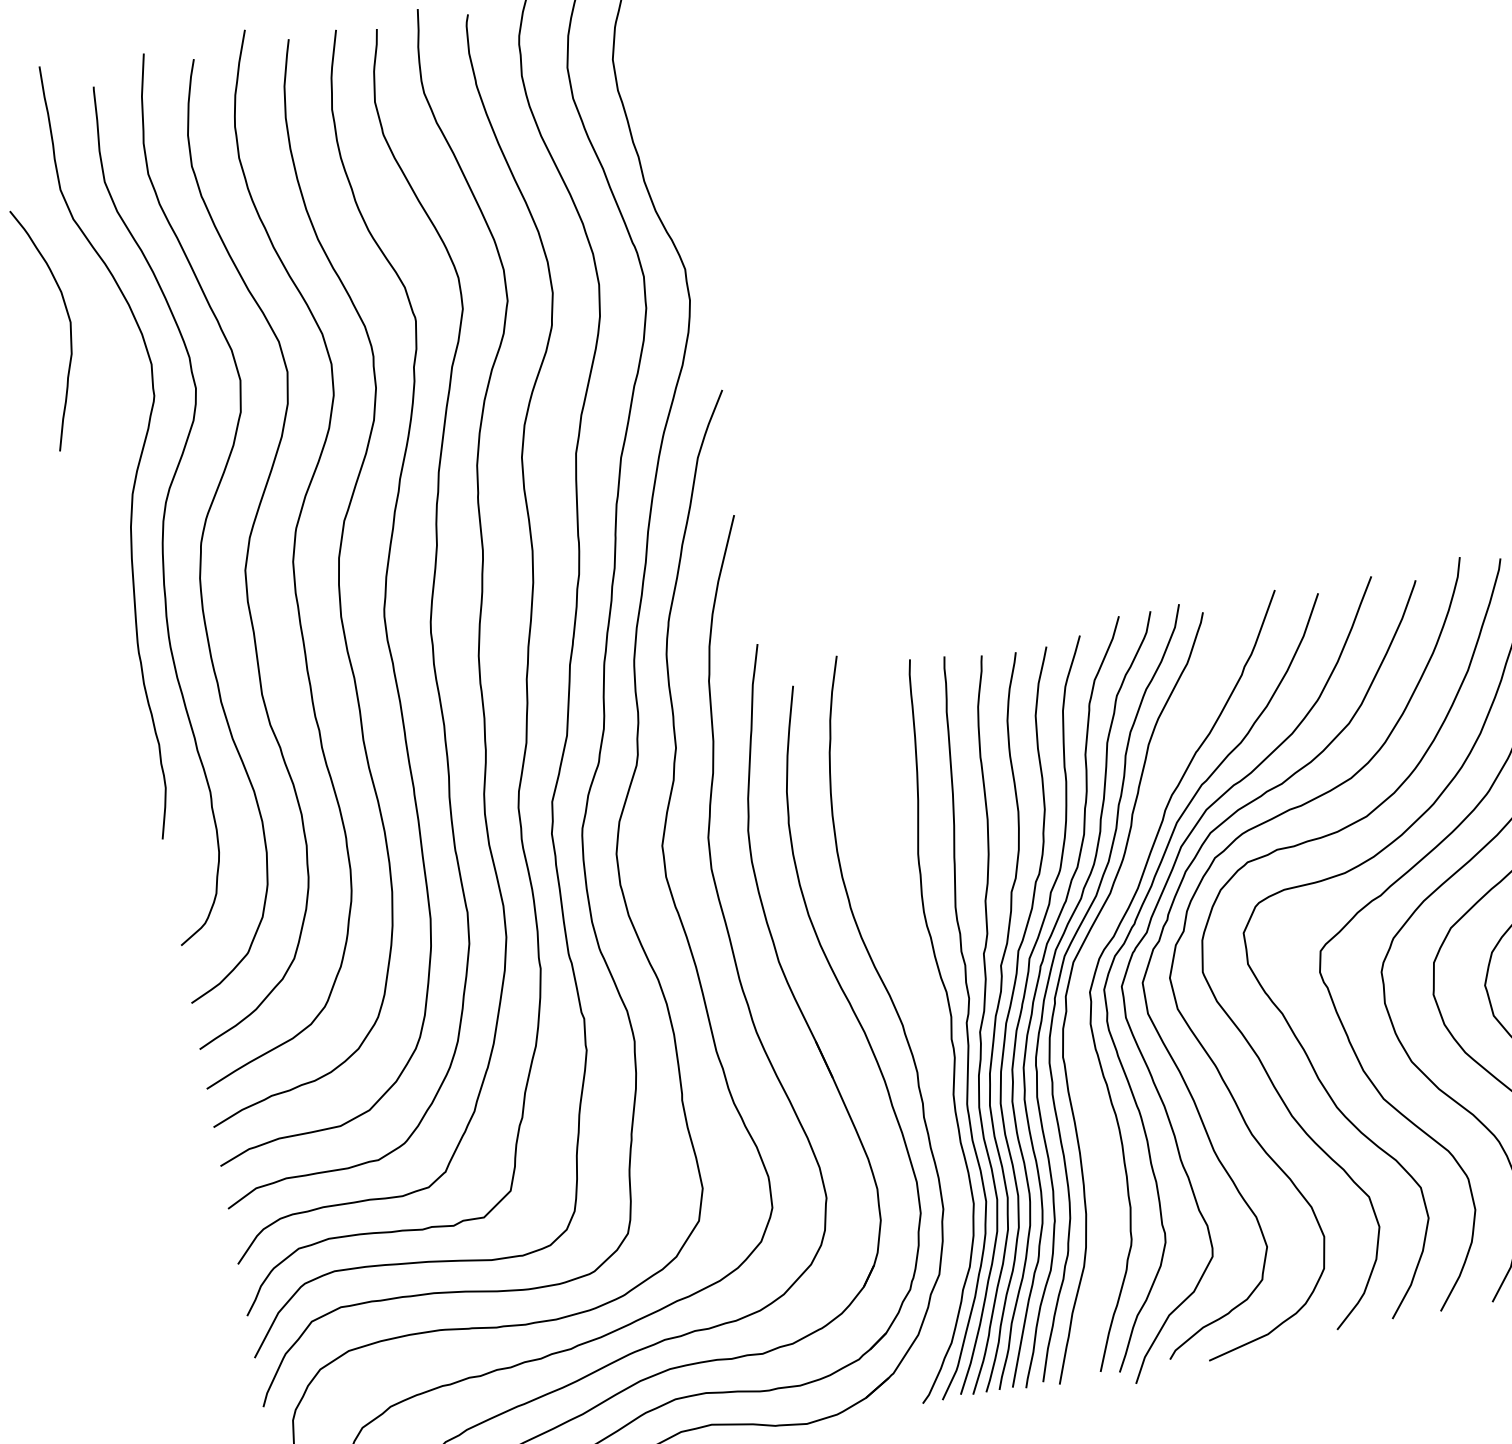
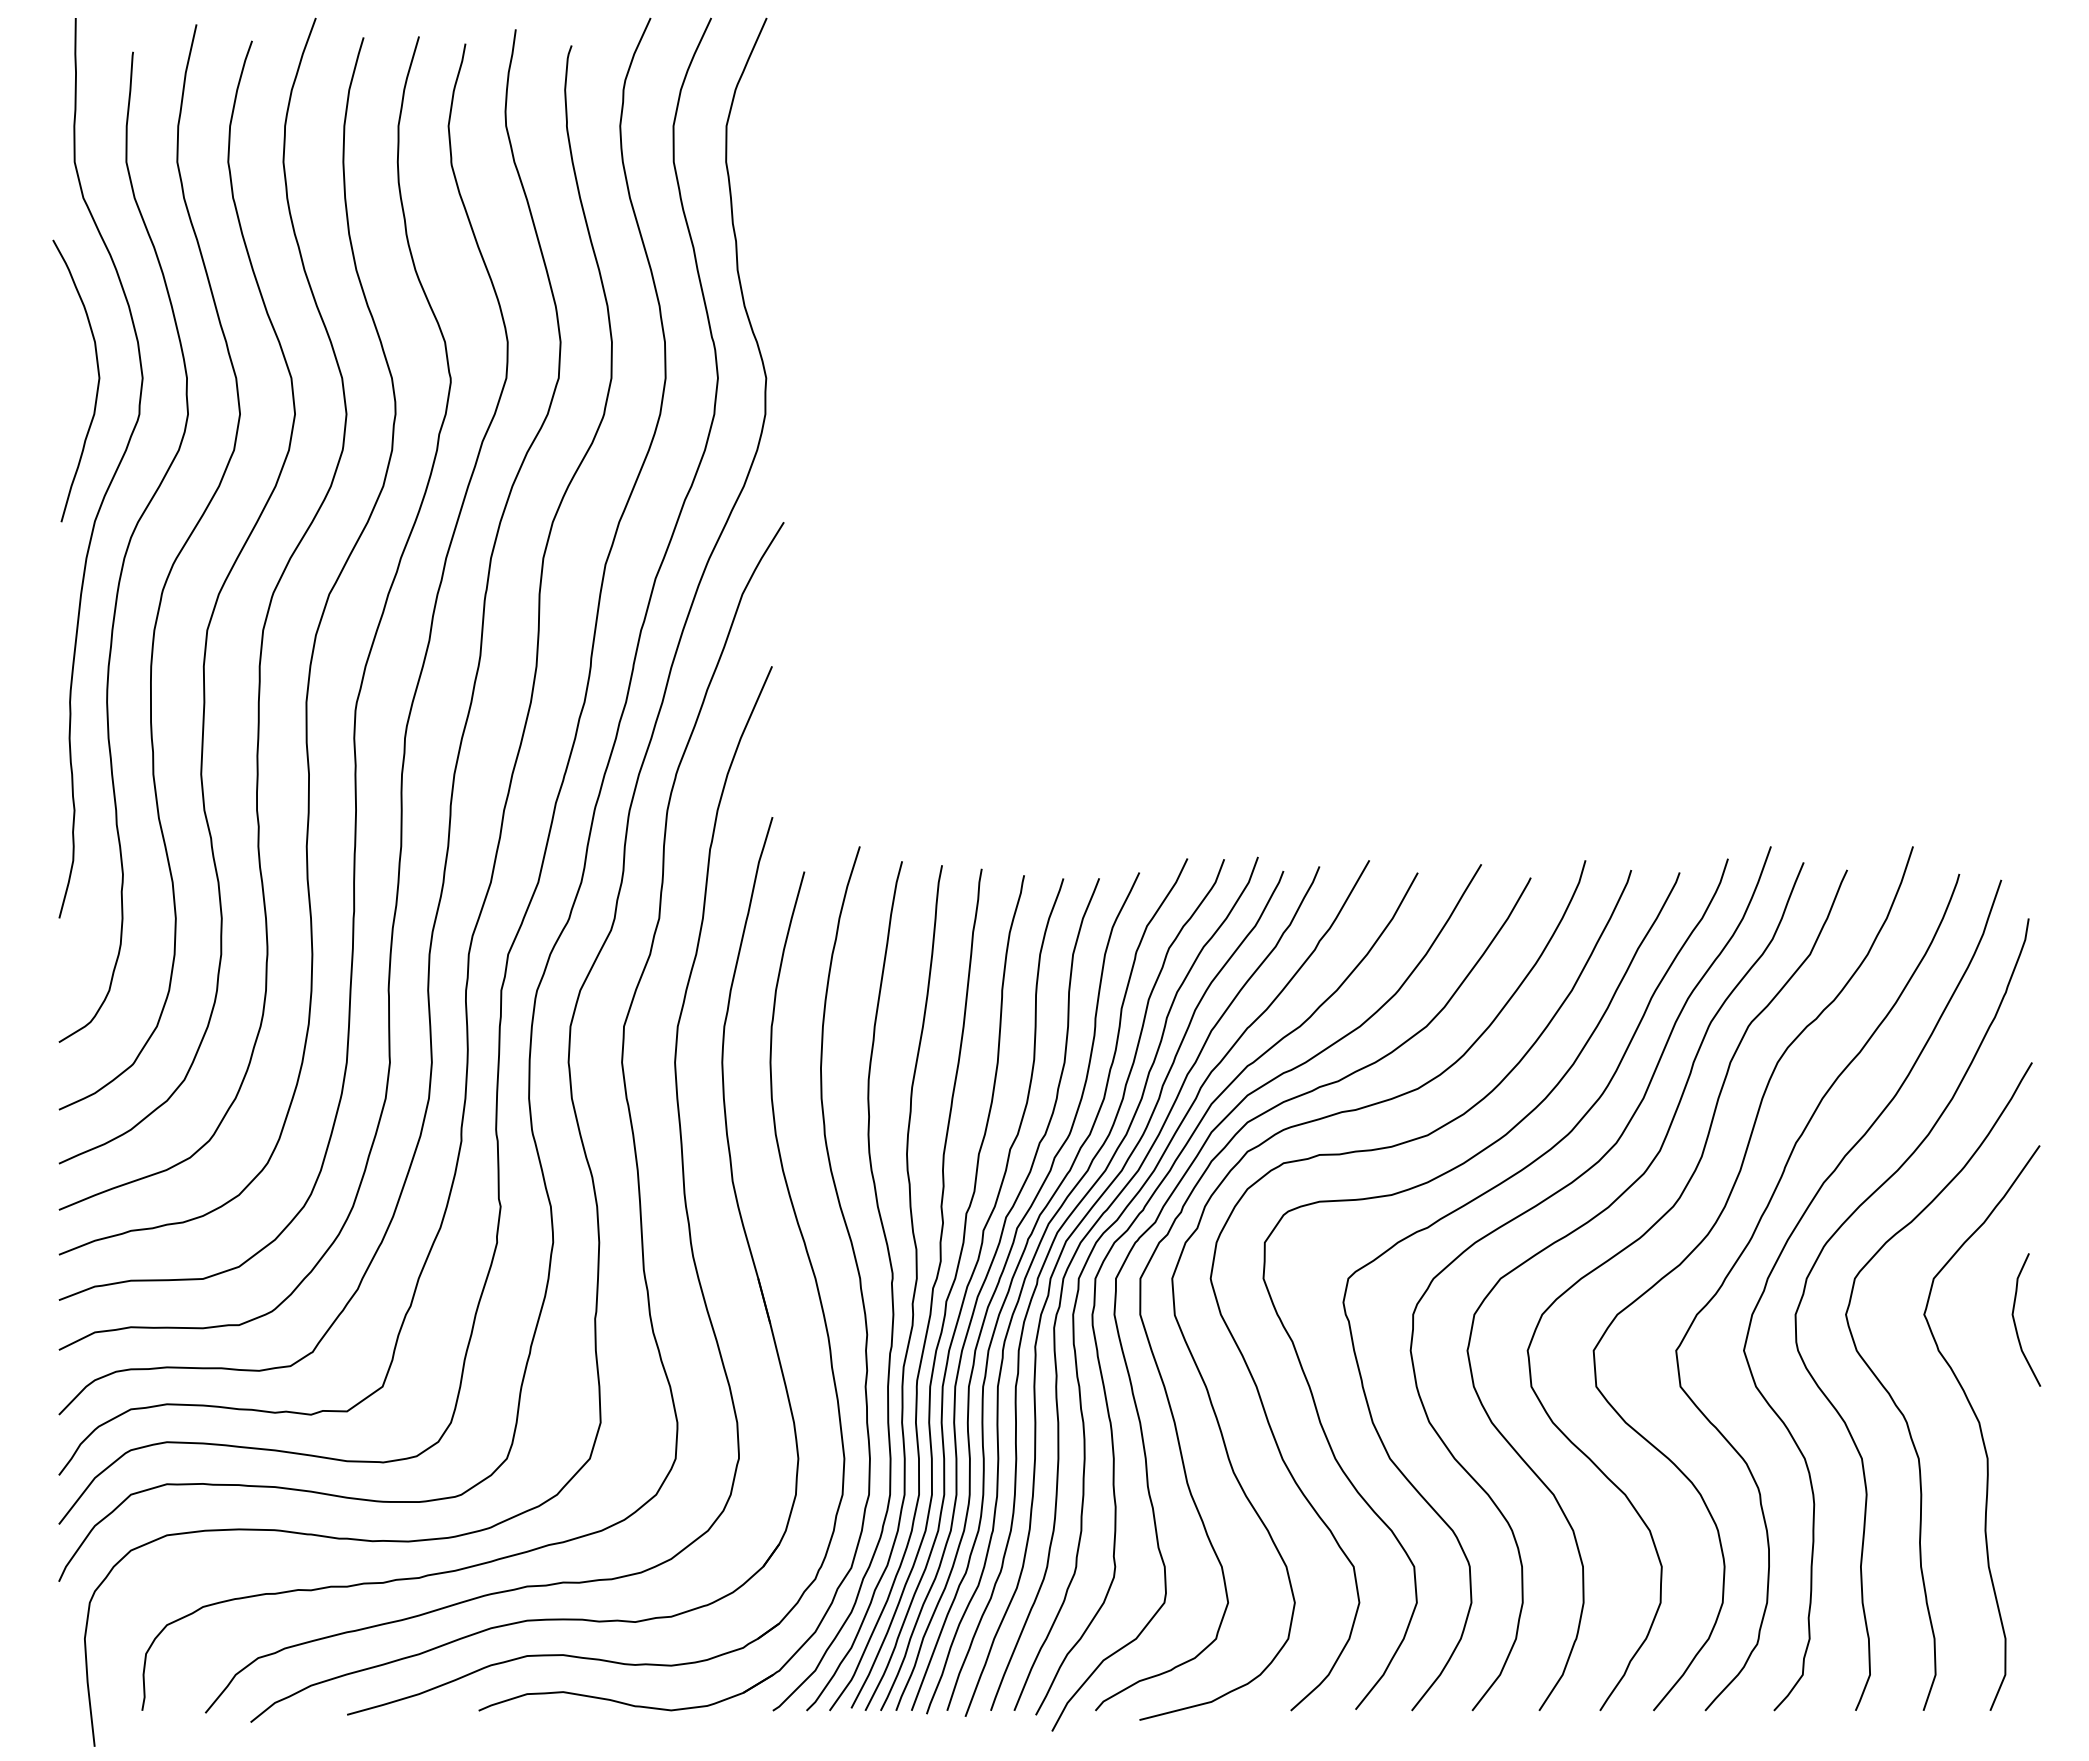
curve: (69, 326) -> (97, 382), moved
curve: (1089, 956) -> (1085, 1238), added
curve: (930, 1027) -> (891, 1286), added

